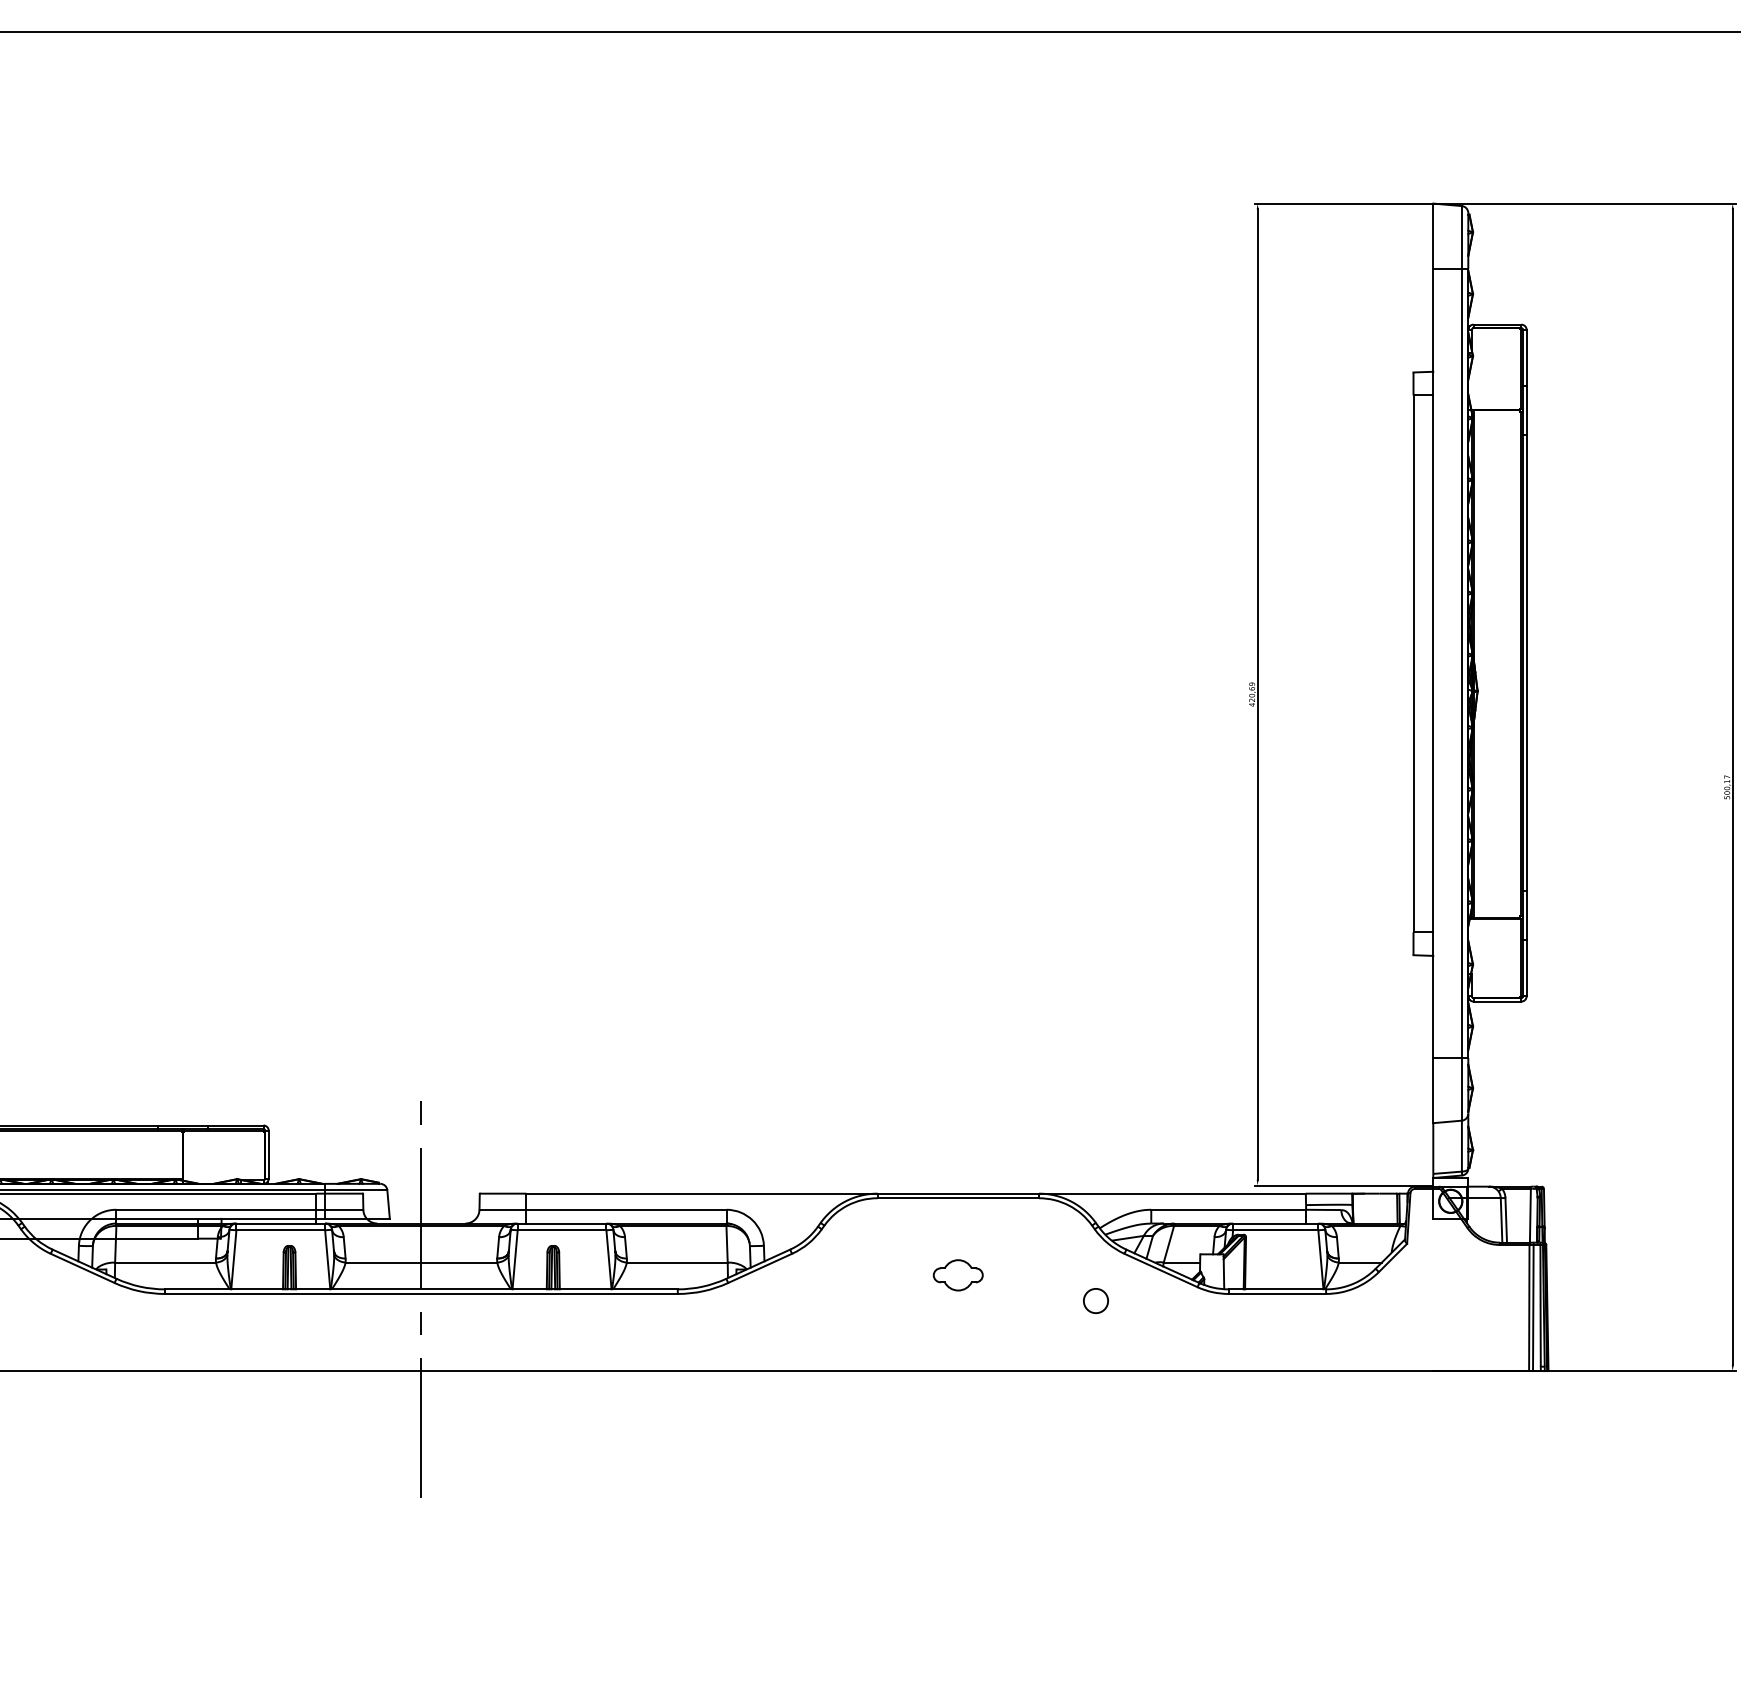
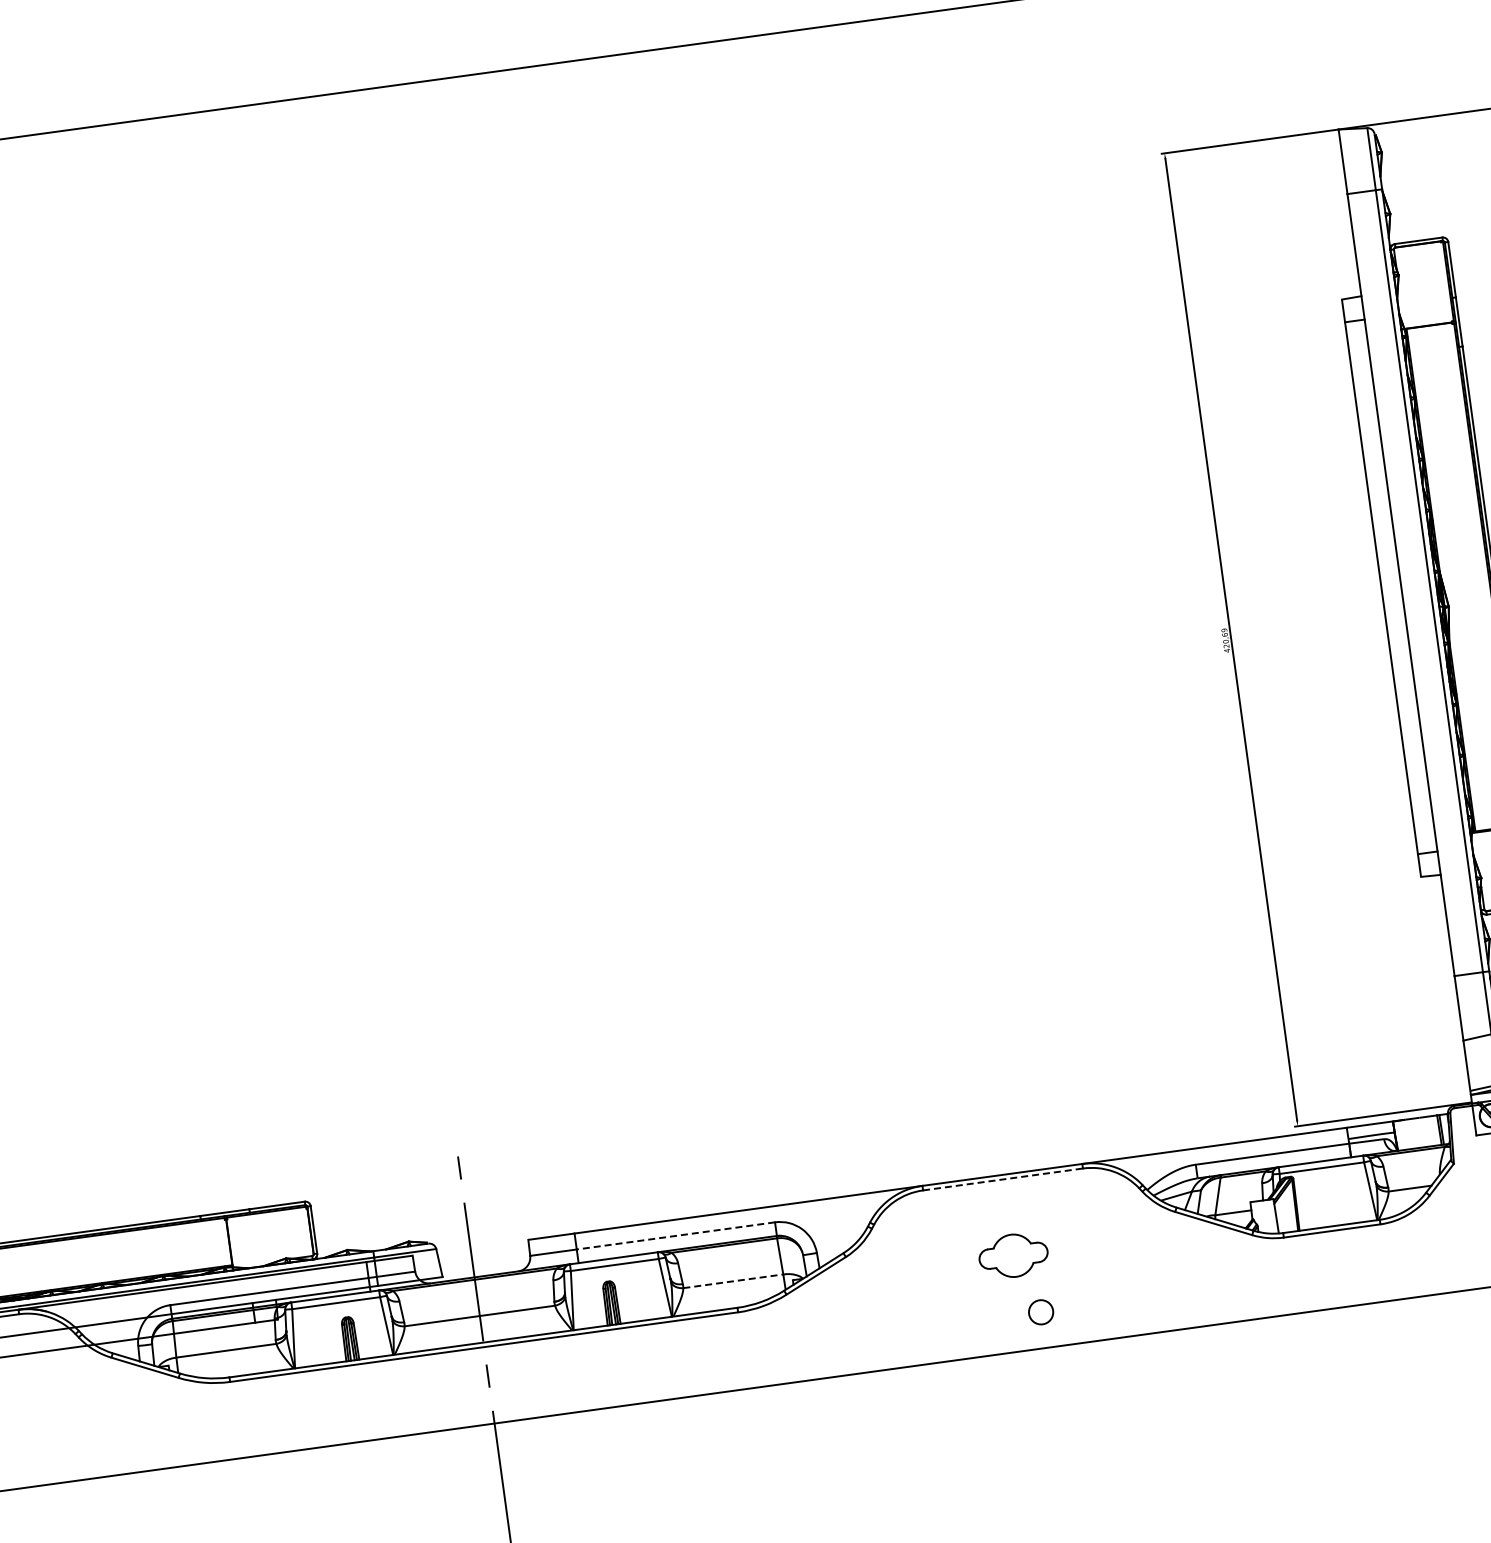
line: (958, 1198) -> (1003, 1179), solid -> dashed
line: (626, 1209) -> (675, 1235), solid -> dashed
line: (677, 1262) -> (733, 1281), solid -> dashed
part: (957, 1275) -> (1012, 1256), size x1.4
circle: (1095, 1300) -> (1040, 1311), moved

